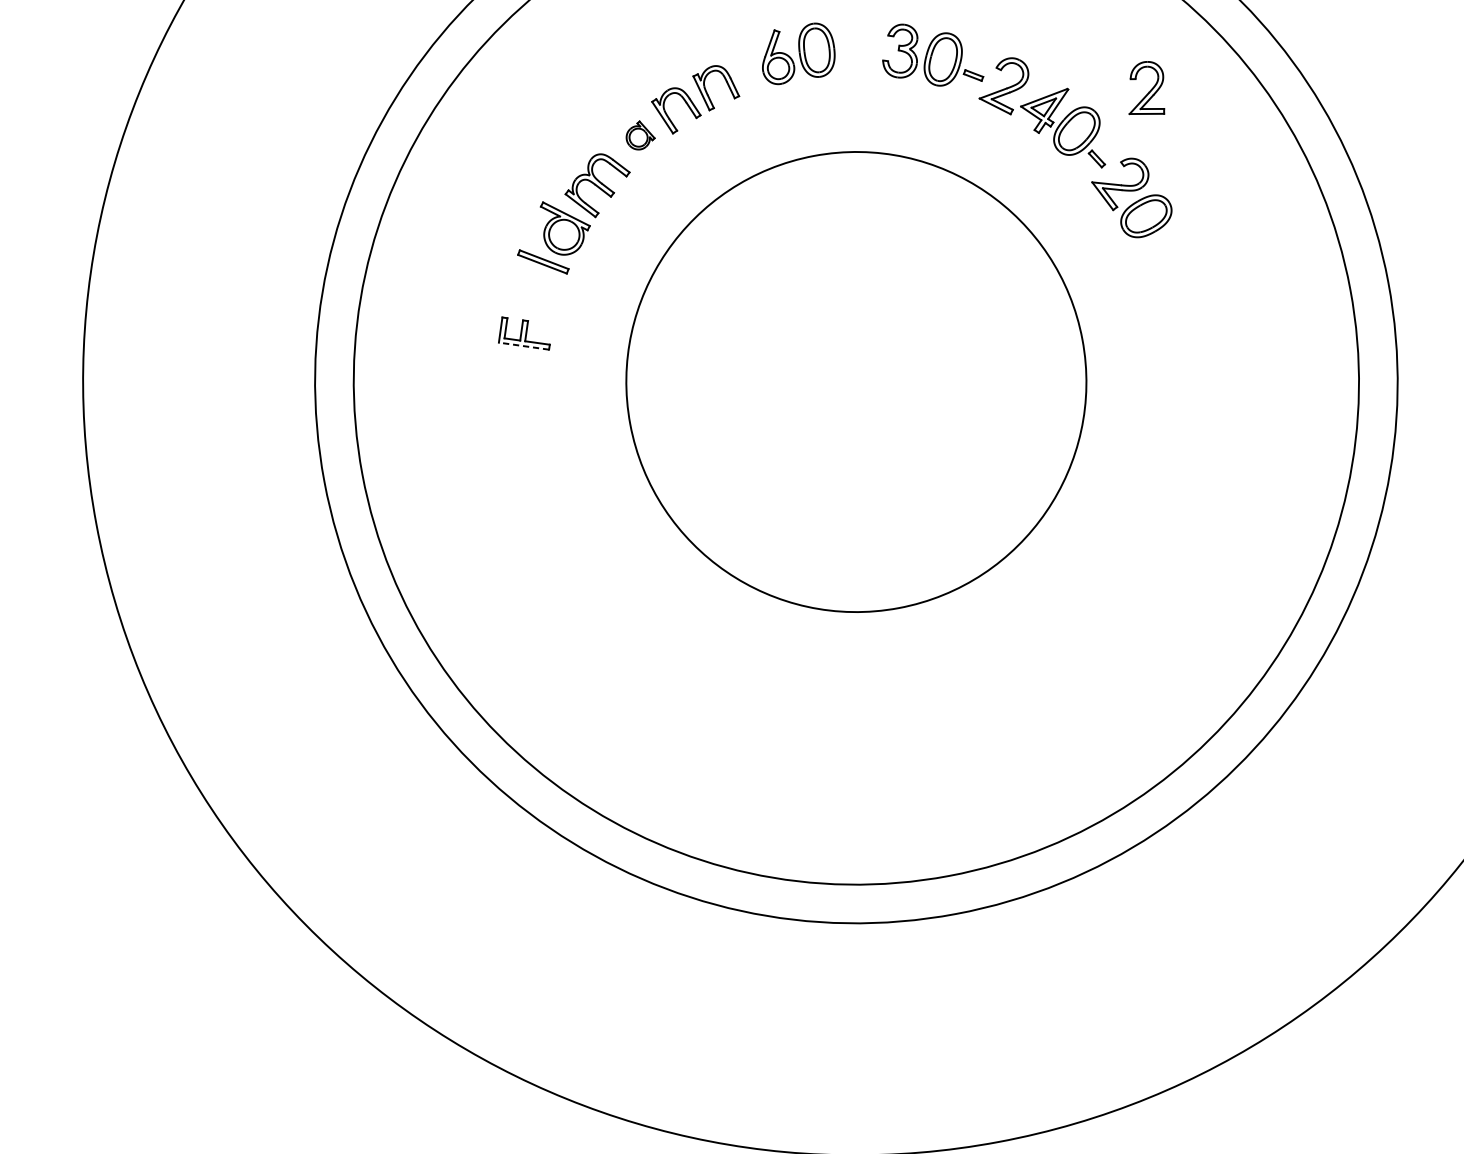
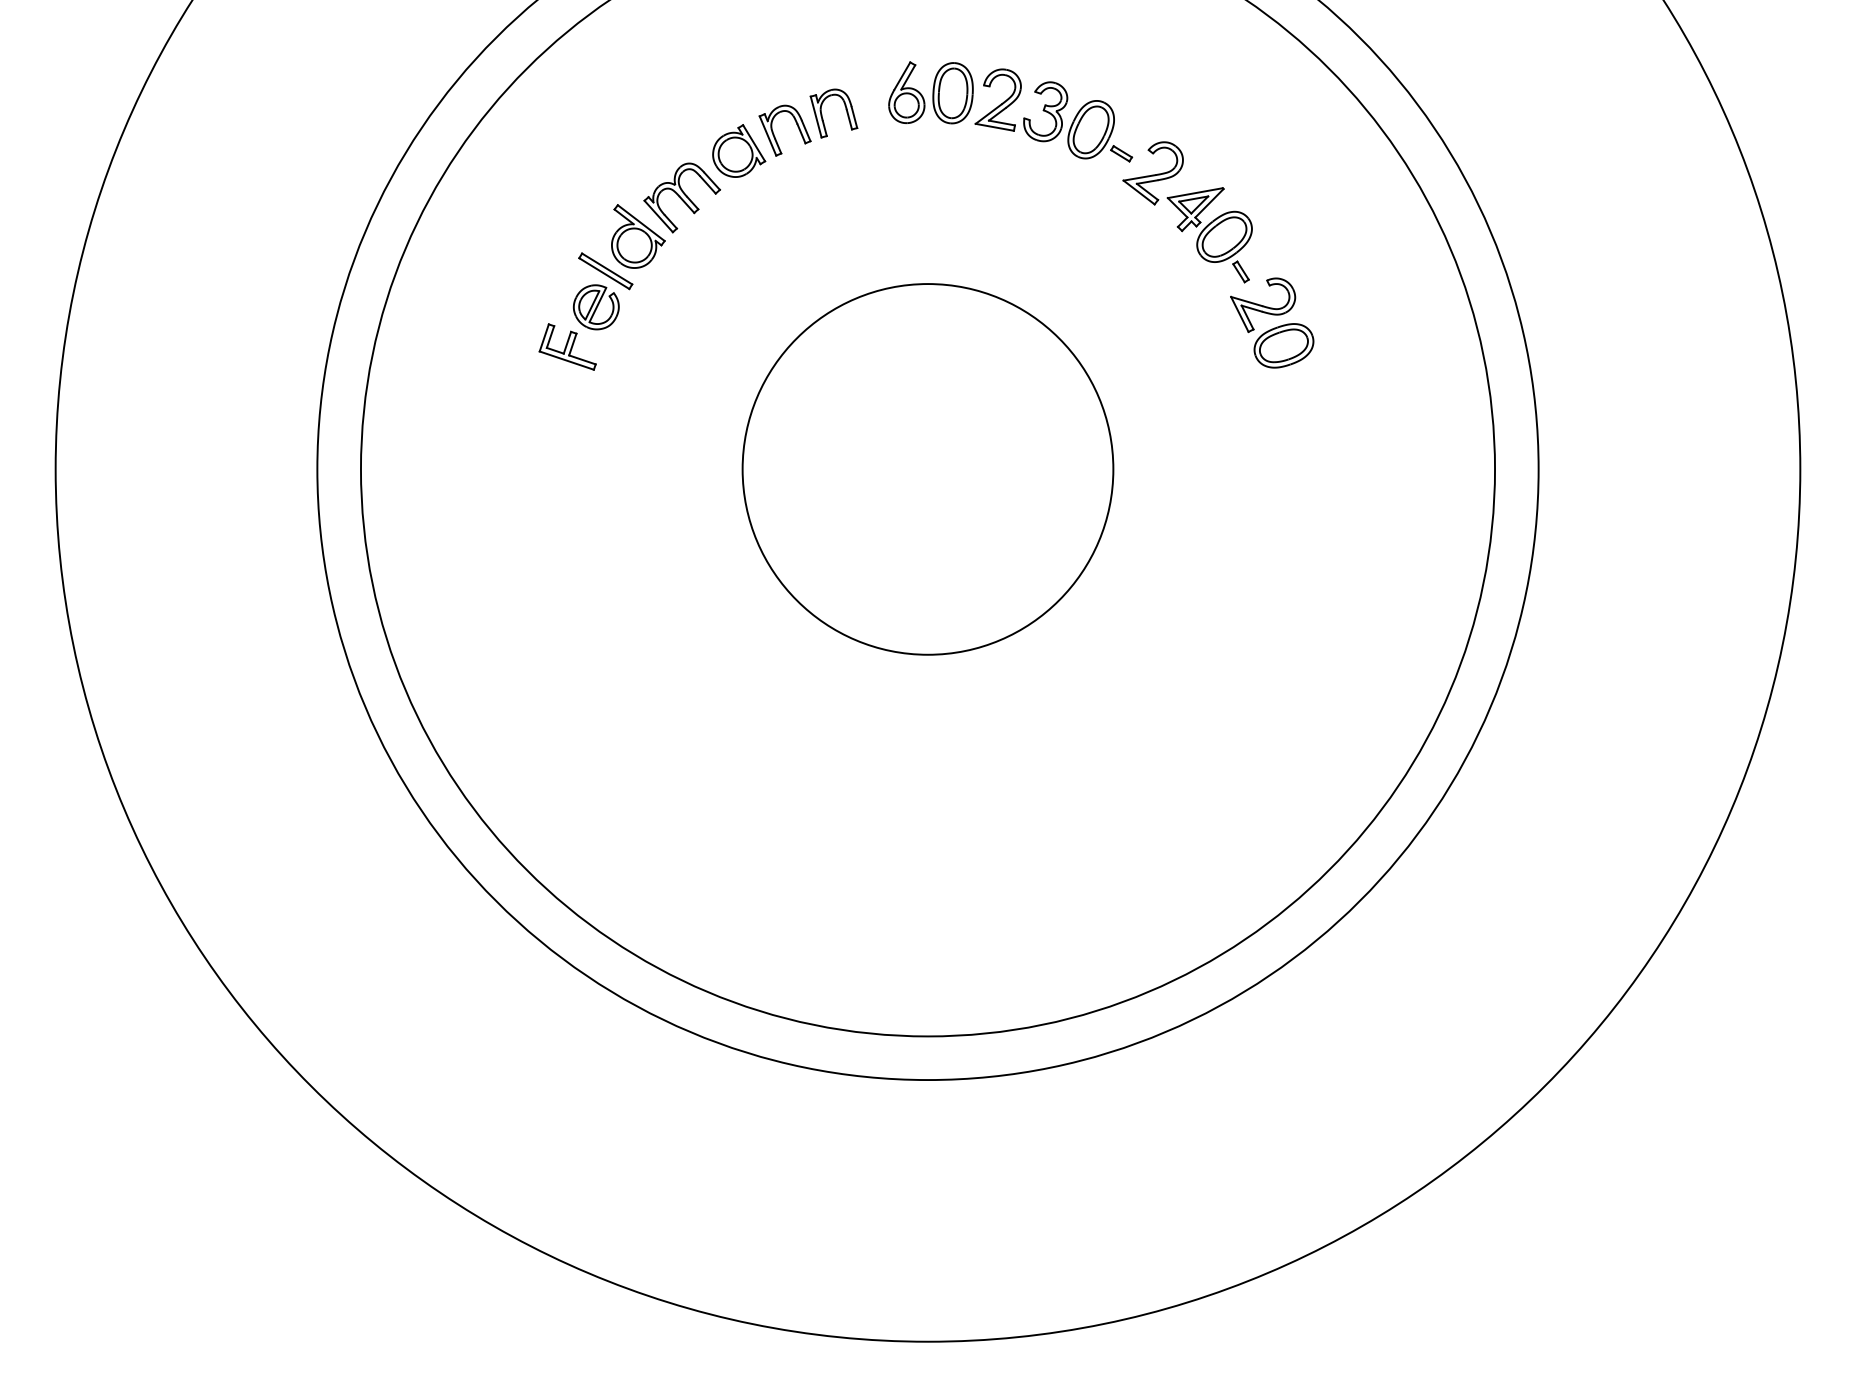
part: (1144, 89) -> (997, 99), moved
part: (640, 134) -> (739, 150), size x1.67
part: (540, 295) -> (595, 307), added
line: (523, 346) -> (566, 360), dashed -> solid
circle: (855, 382) -> (927, 469), size x0.71

